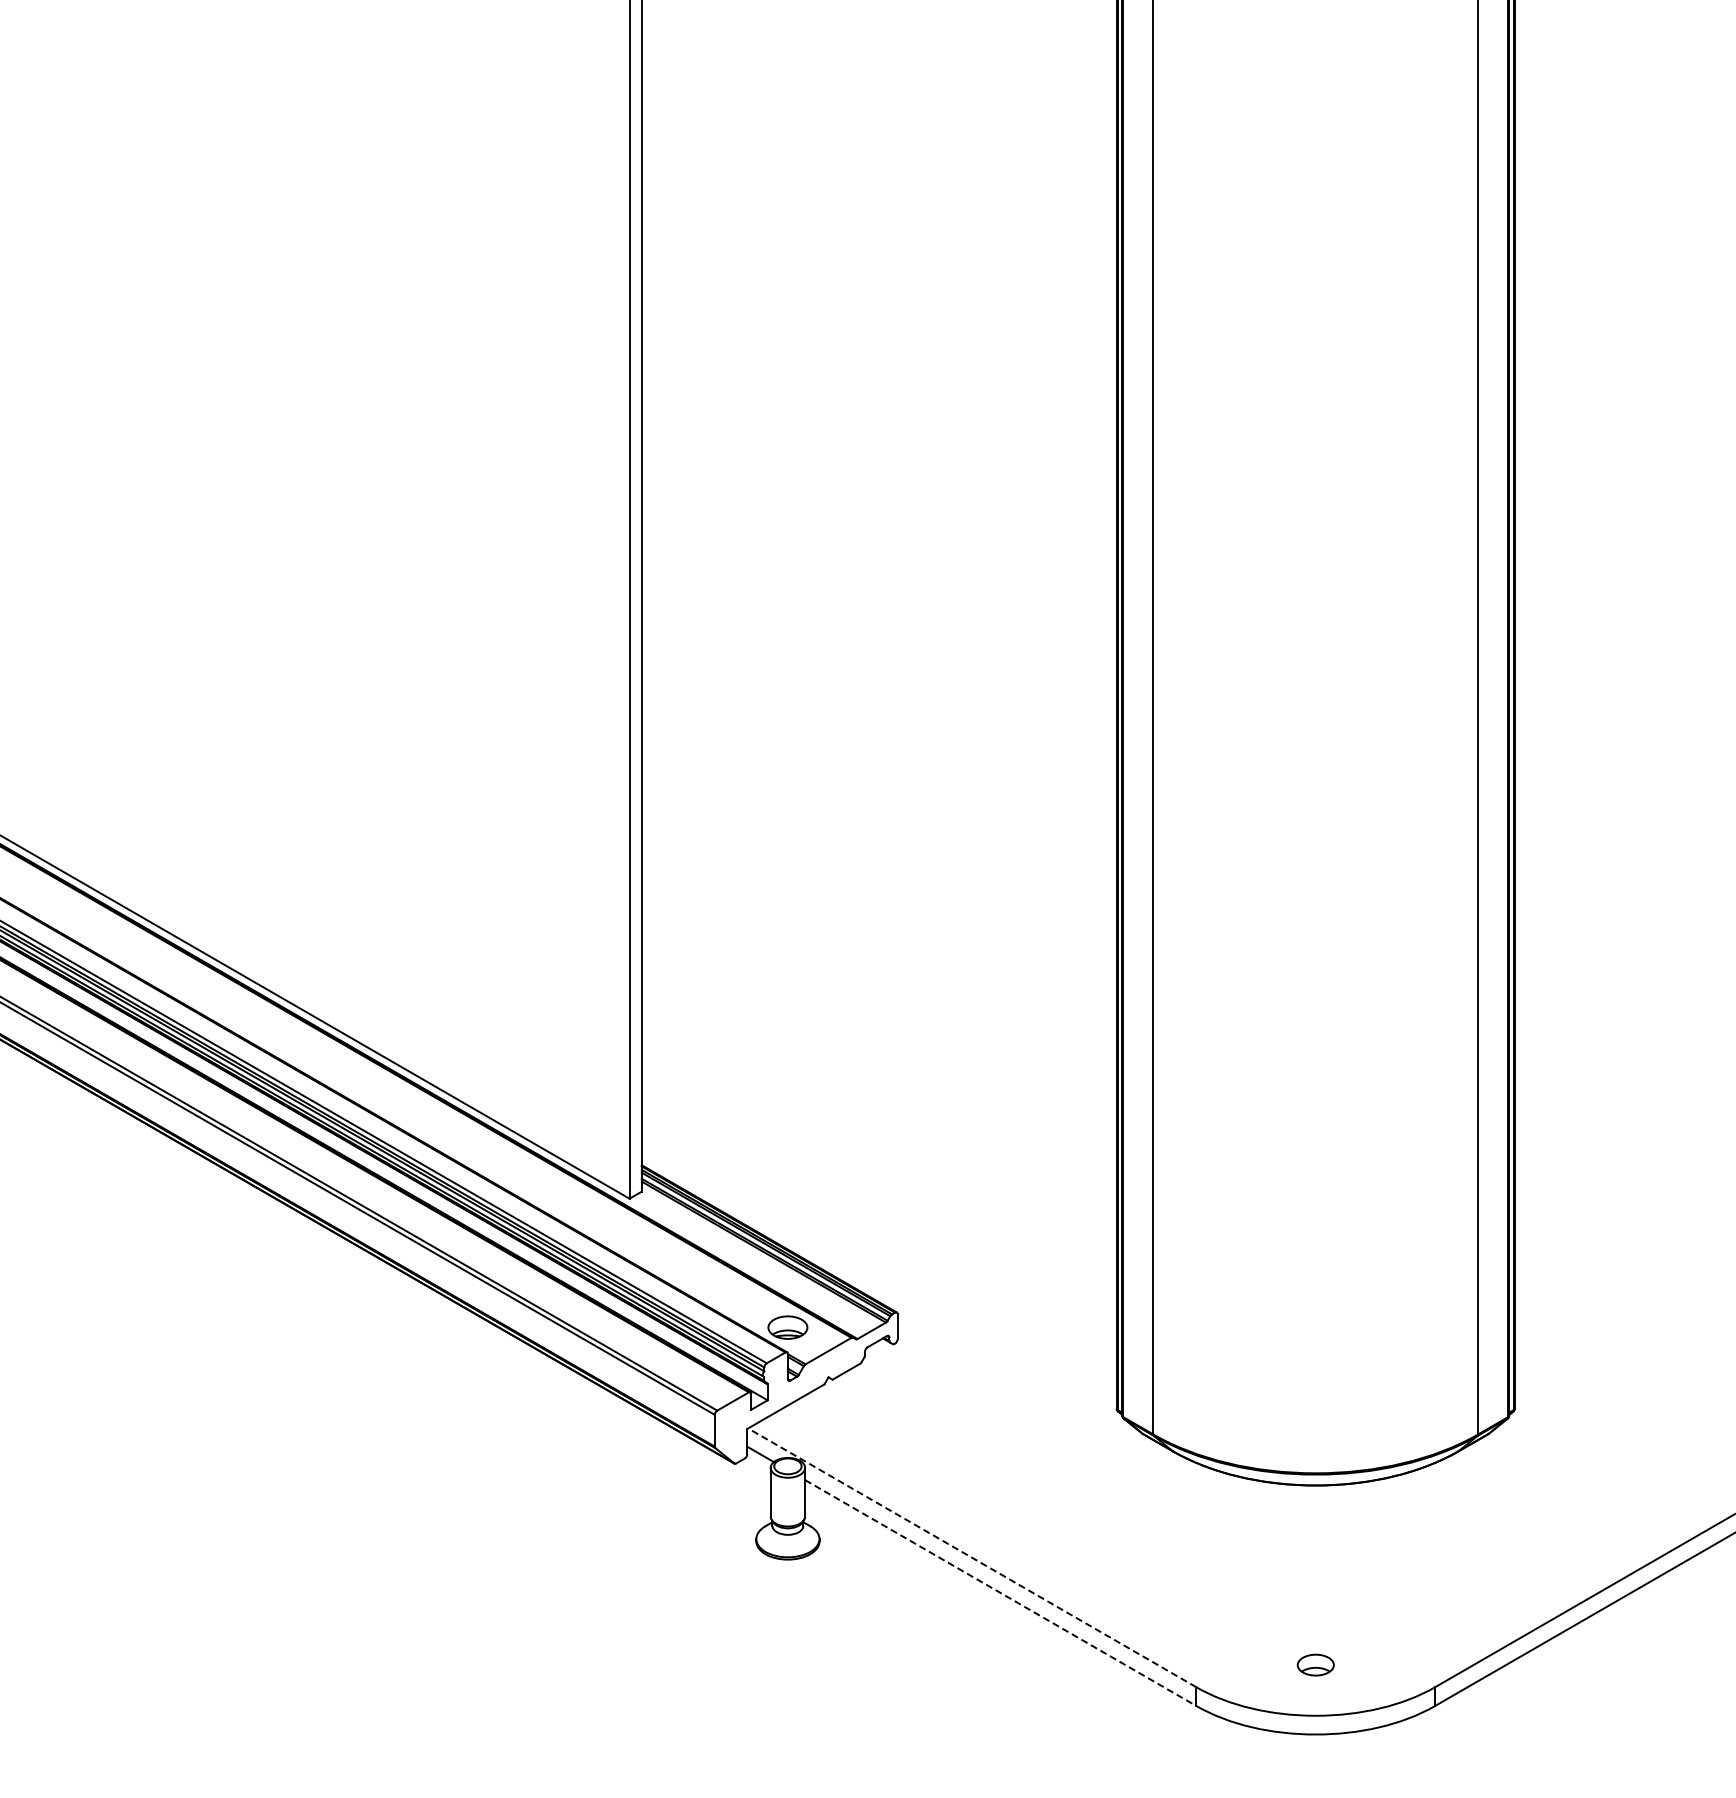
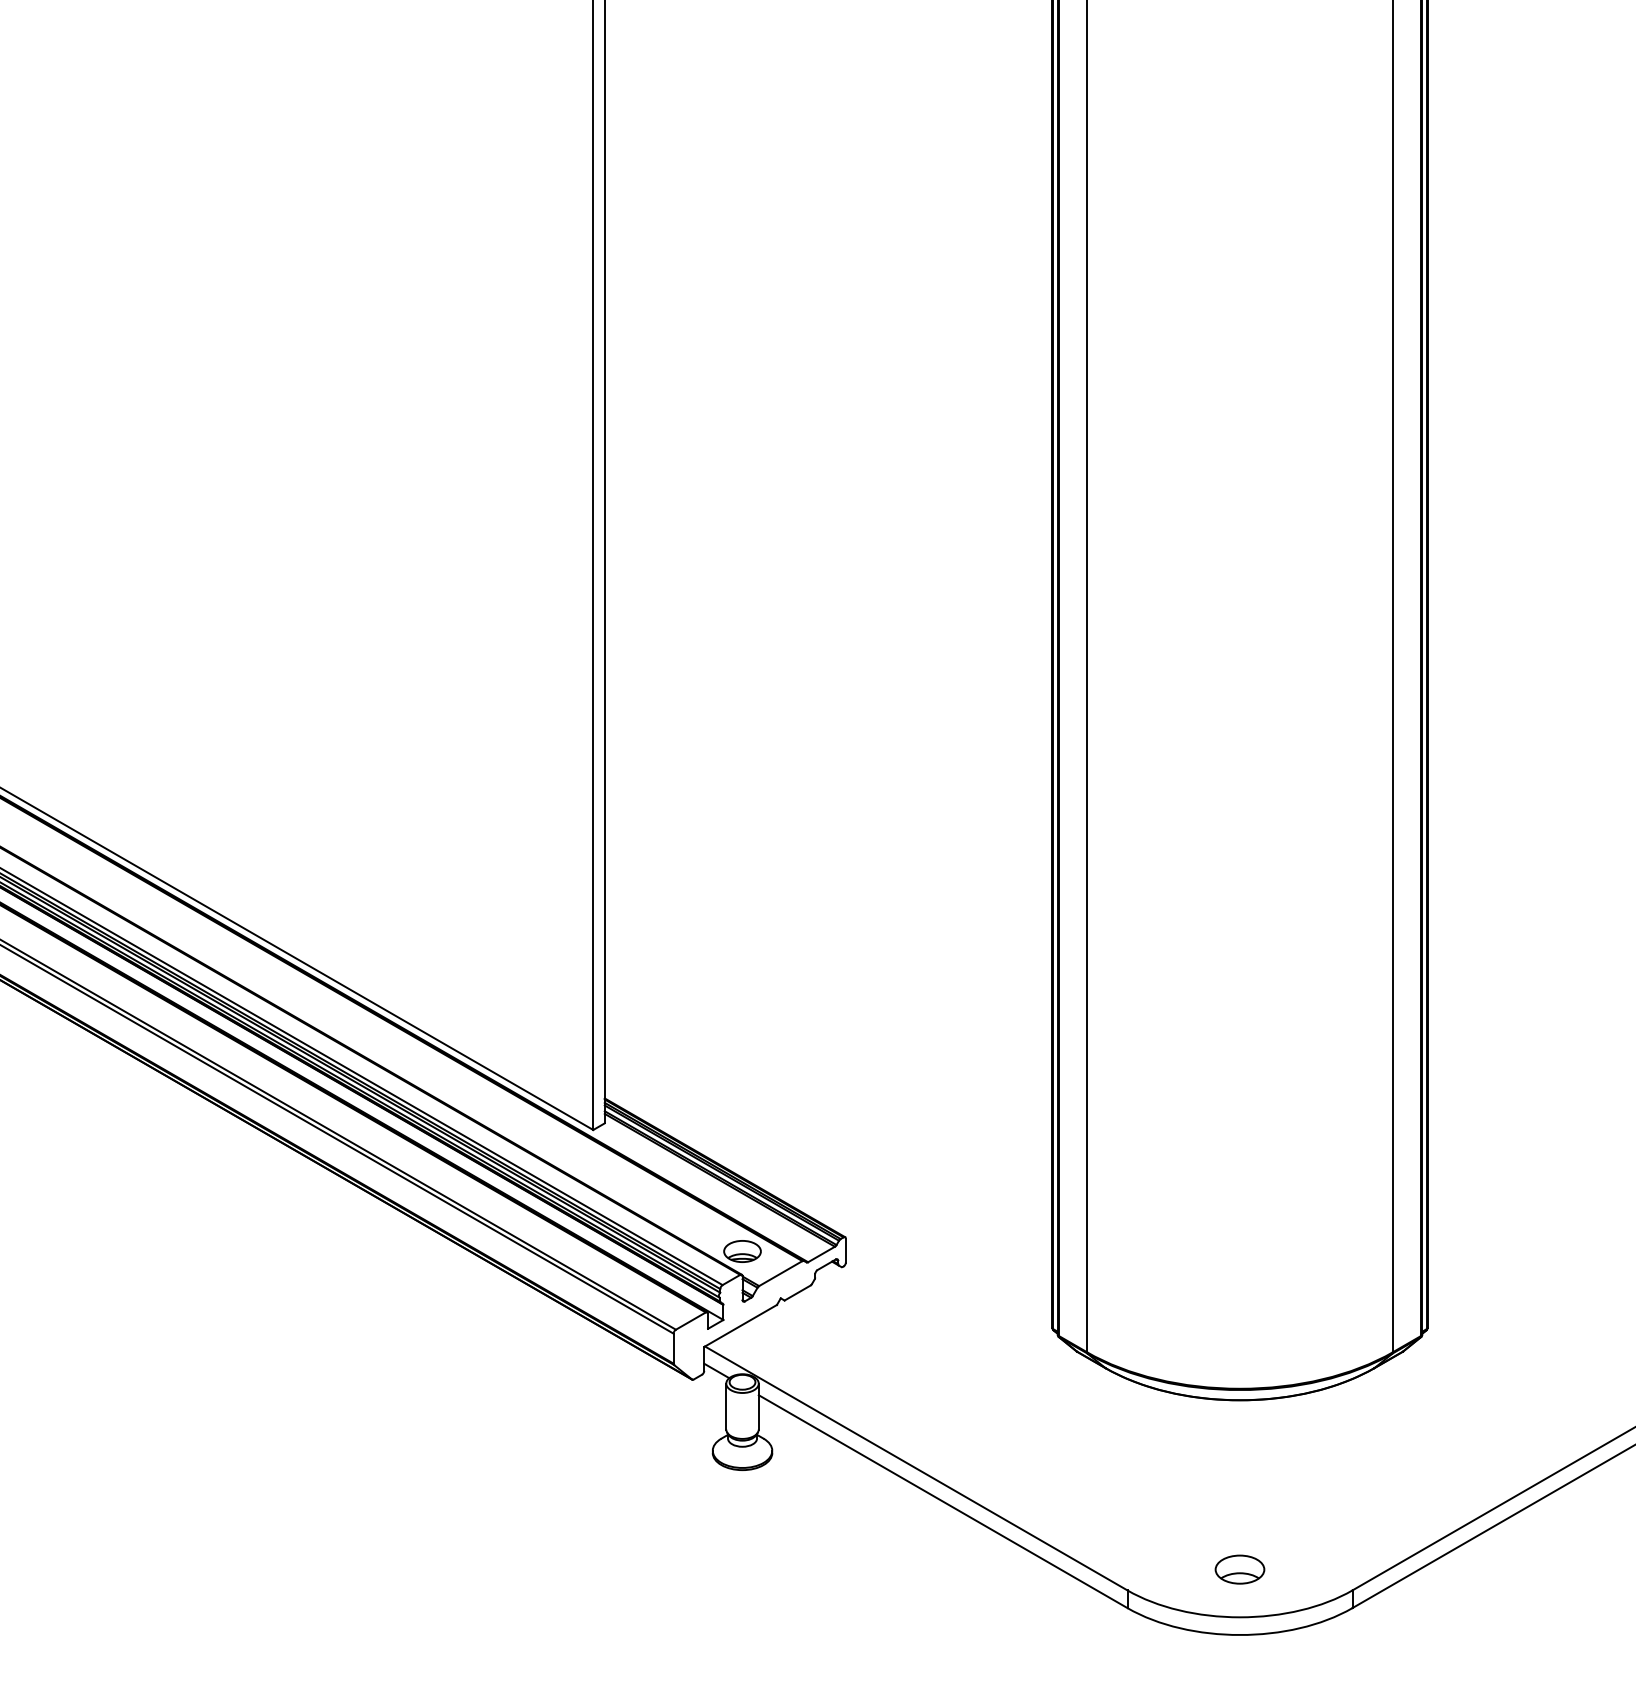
line: (972, 1557) -> (916, 1468), dashed -> solid
line: (1000, 1593) -> (942, 1502), dashed -> solid
part: (1315, 1664) -> (1239, 1568), size x1.43

